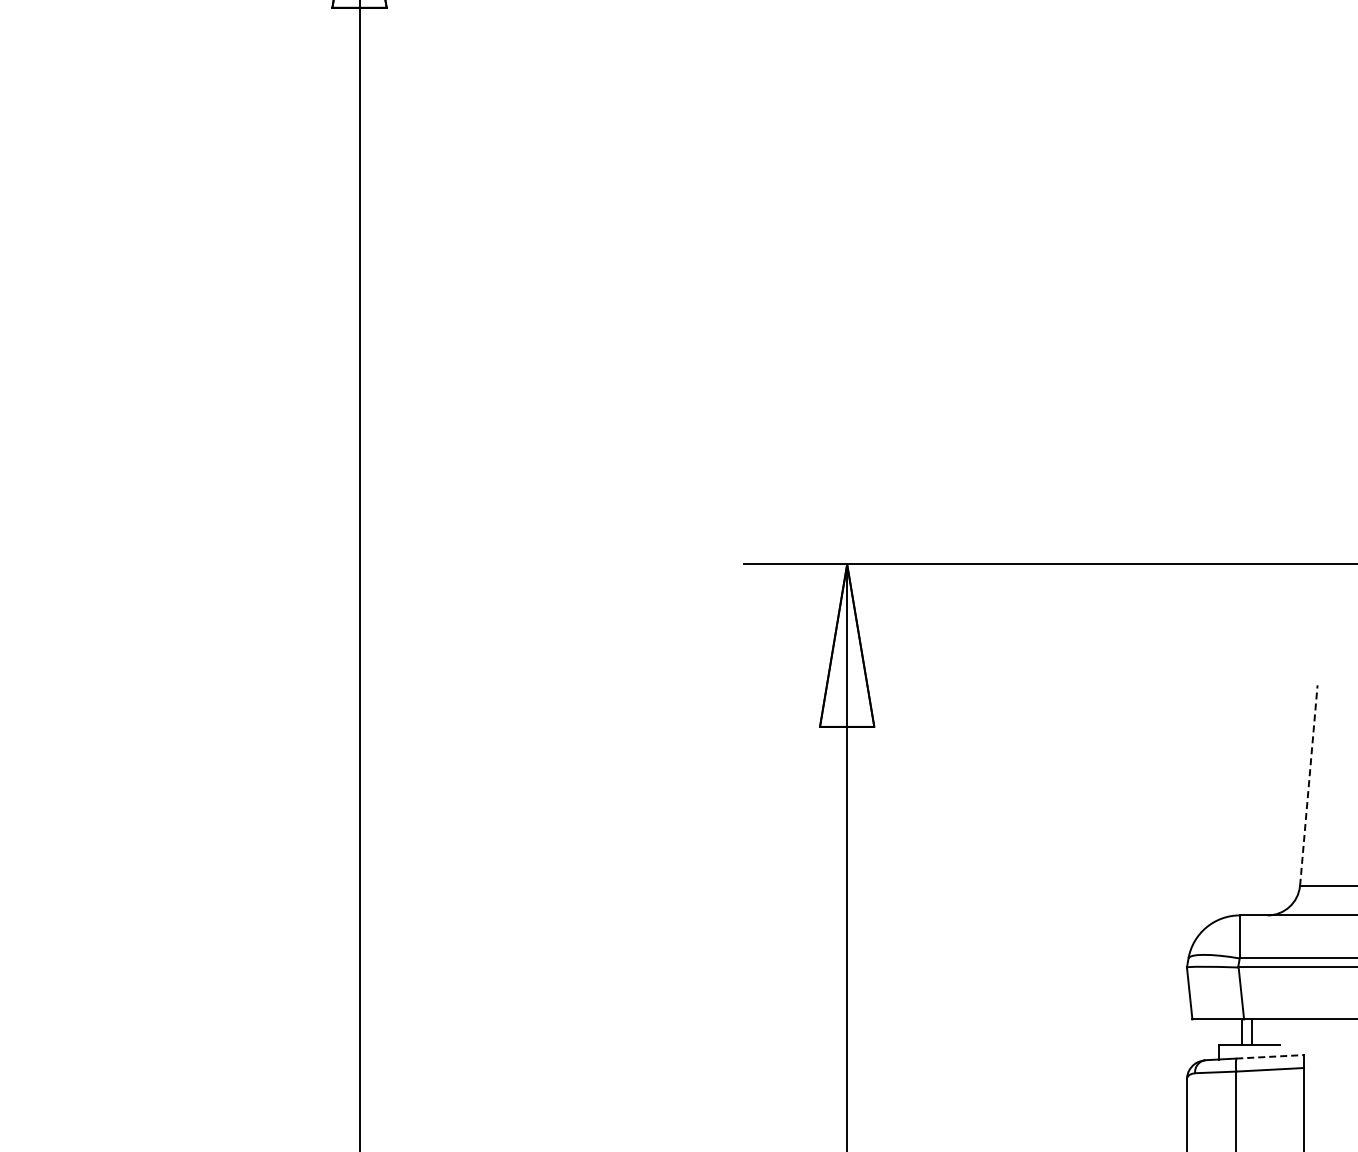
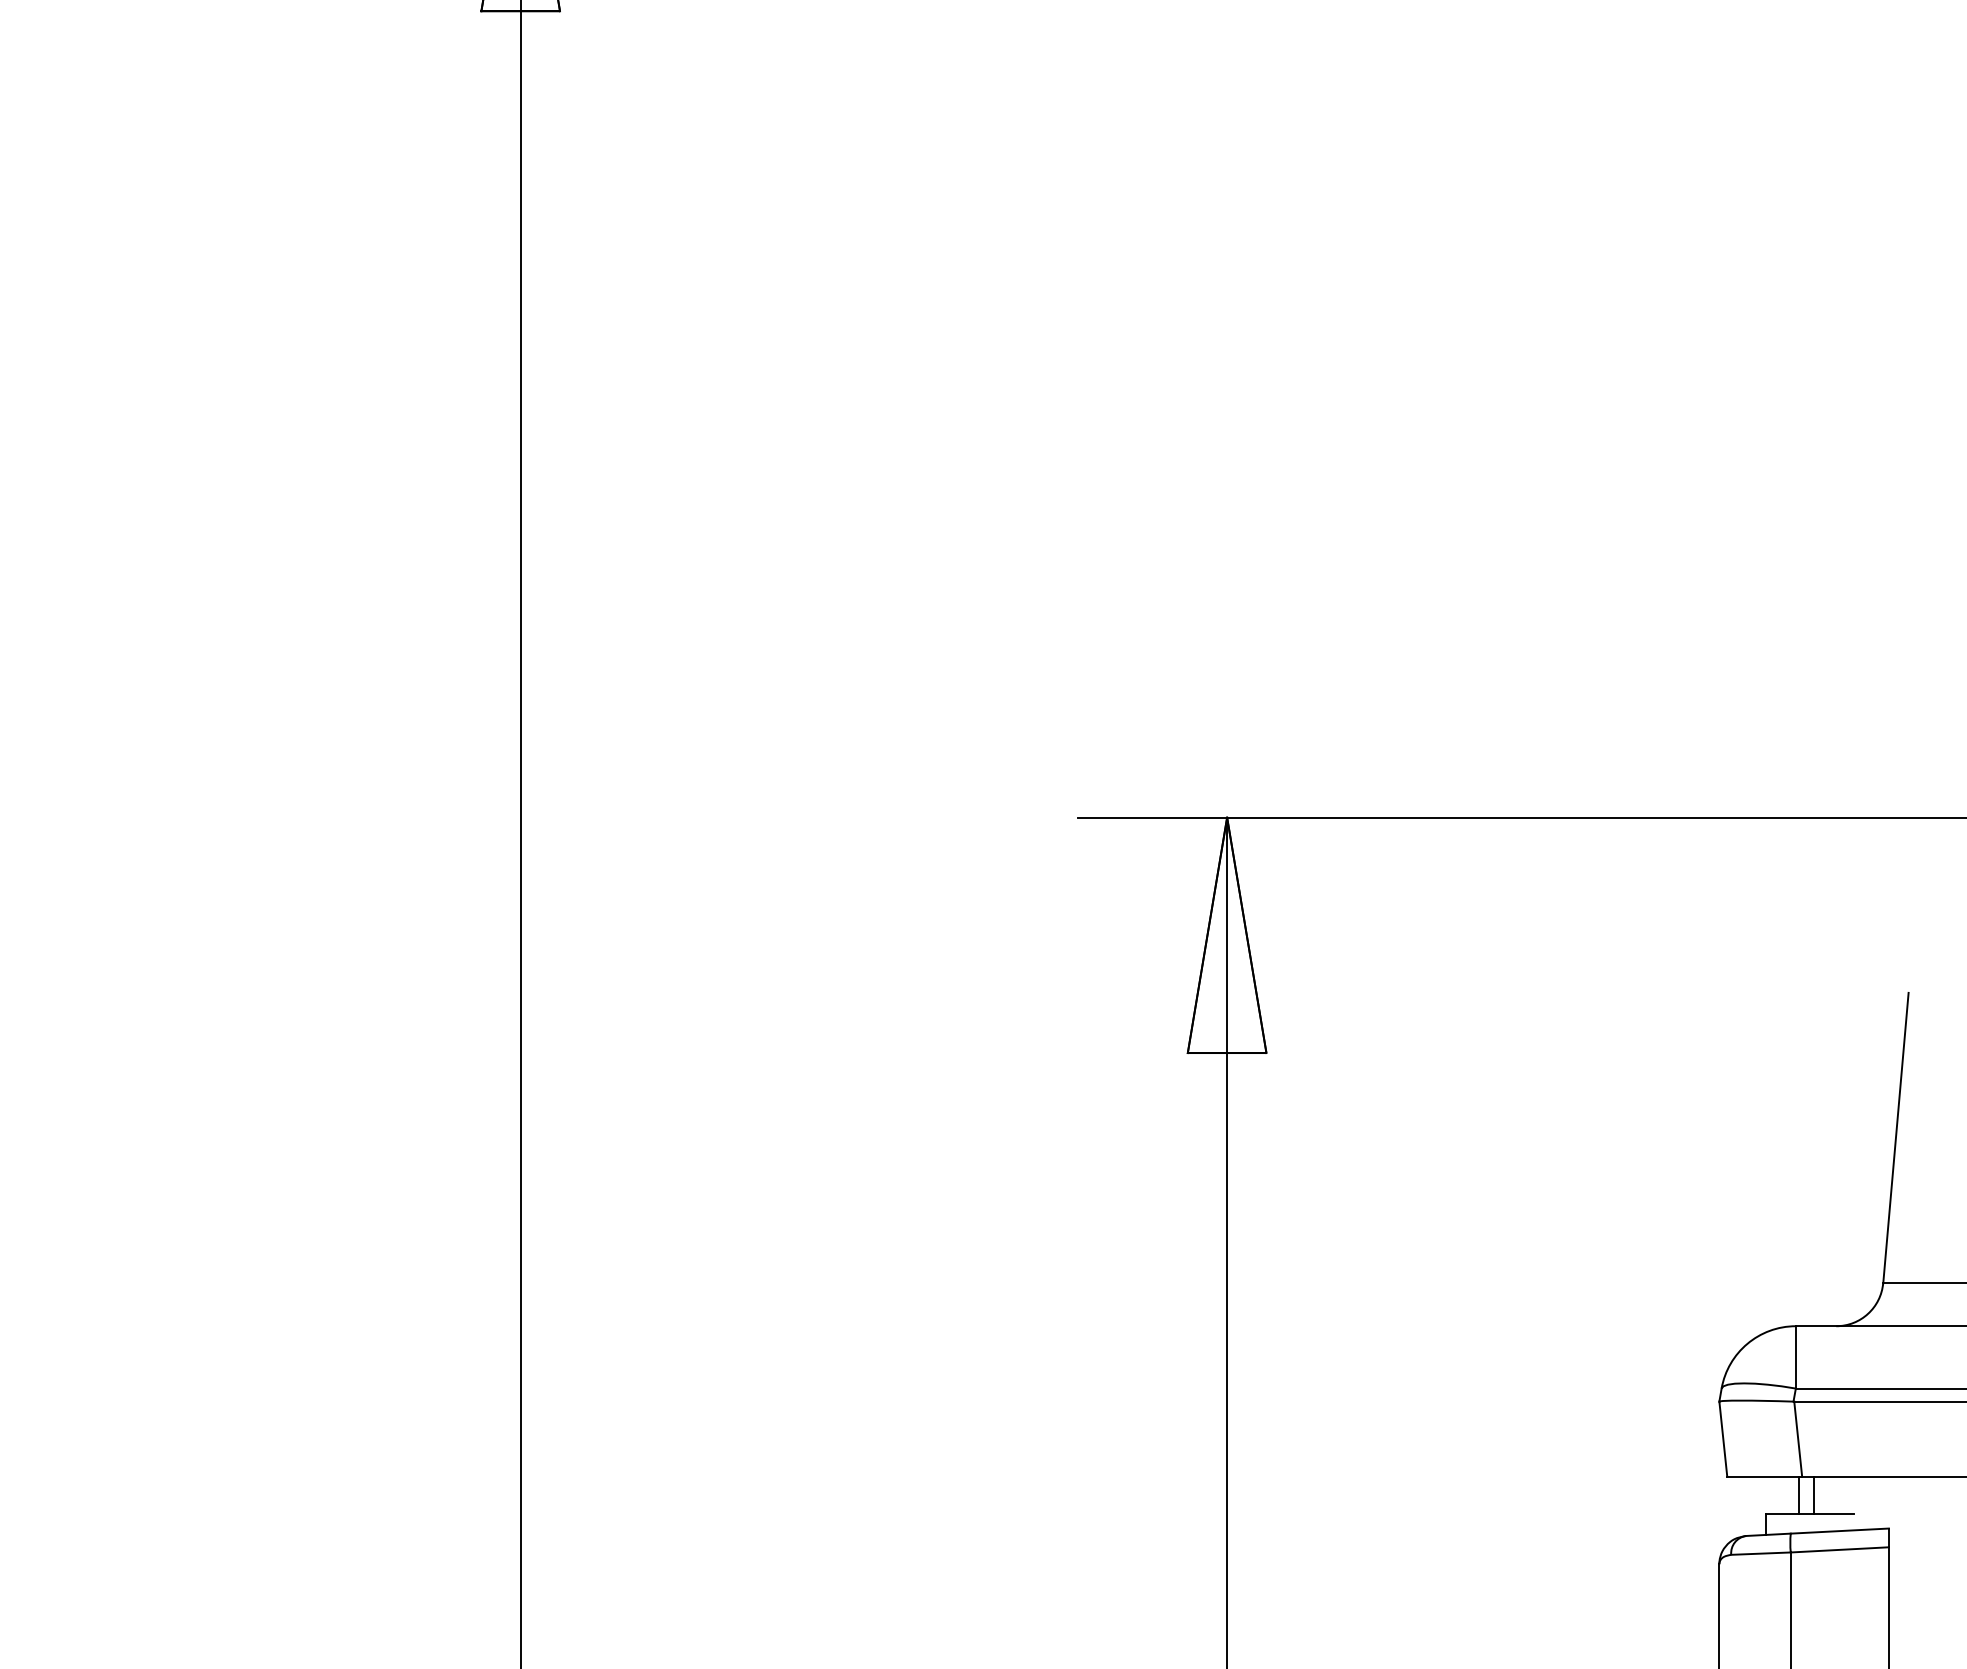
line: (1308, 785) -> (1895, 1138), dashed -> solid
line: (1270, 1056) -> (1840, 1530), dashed -> solid

